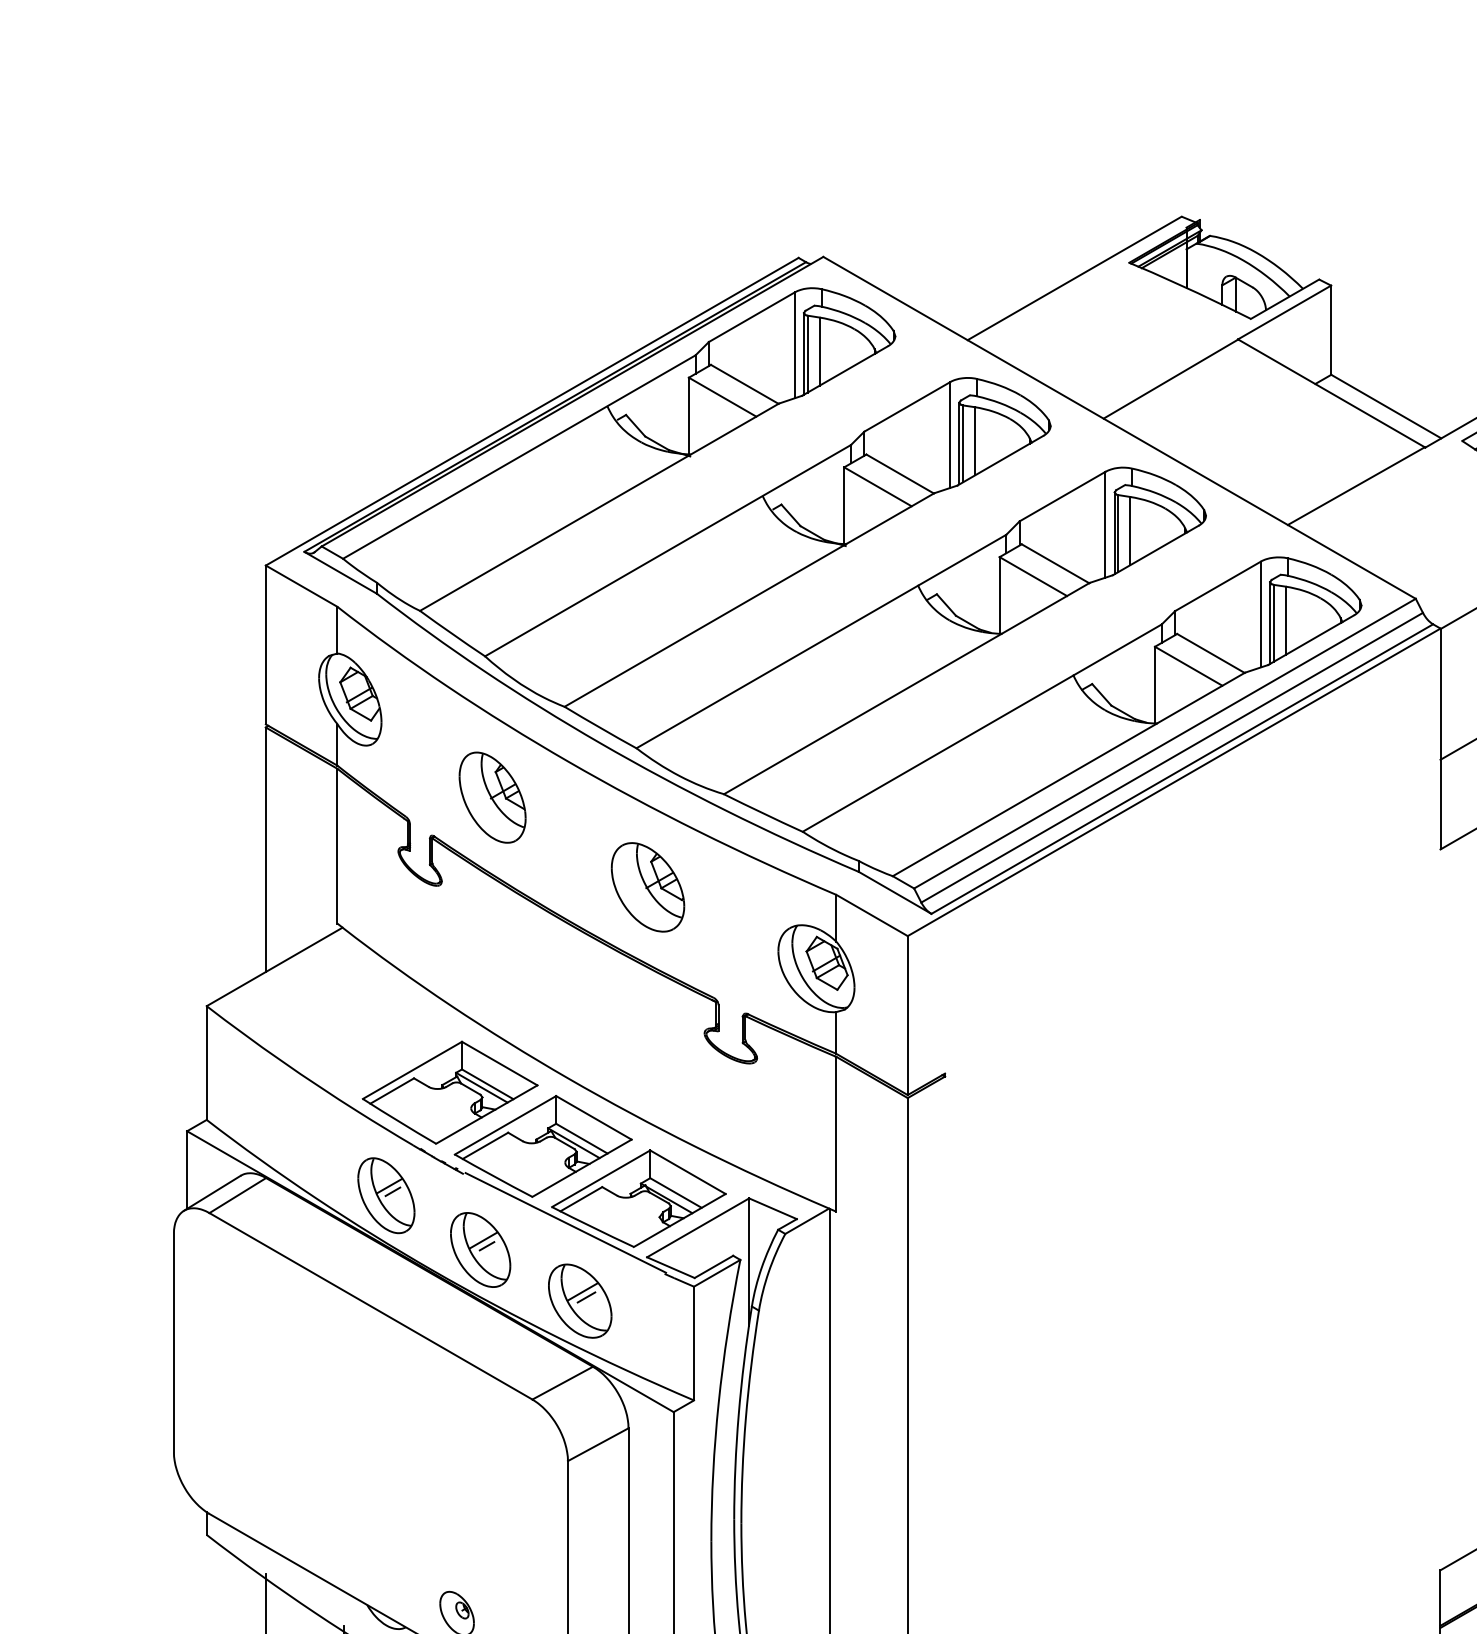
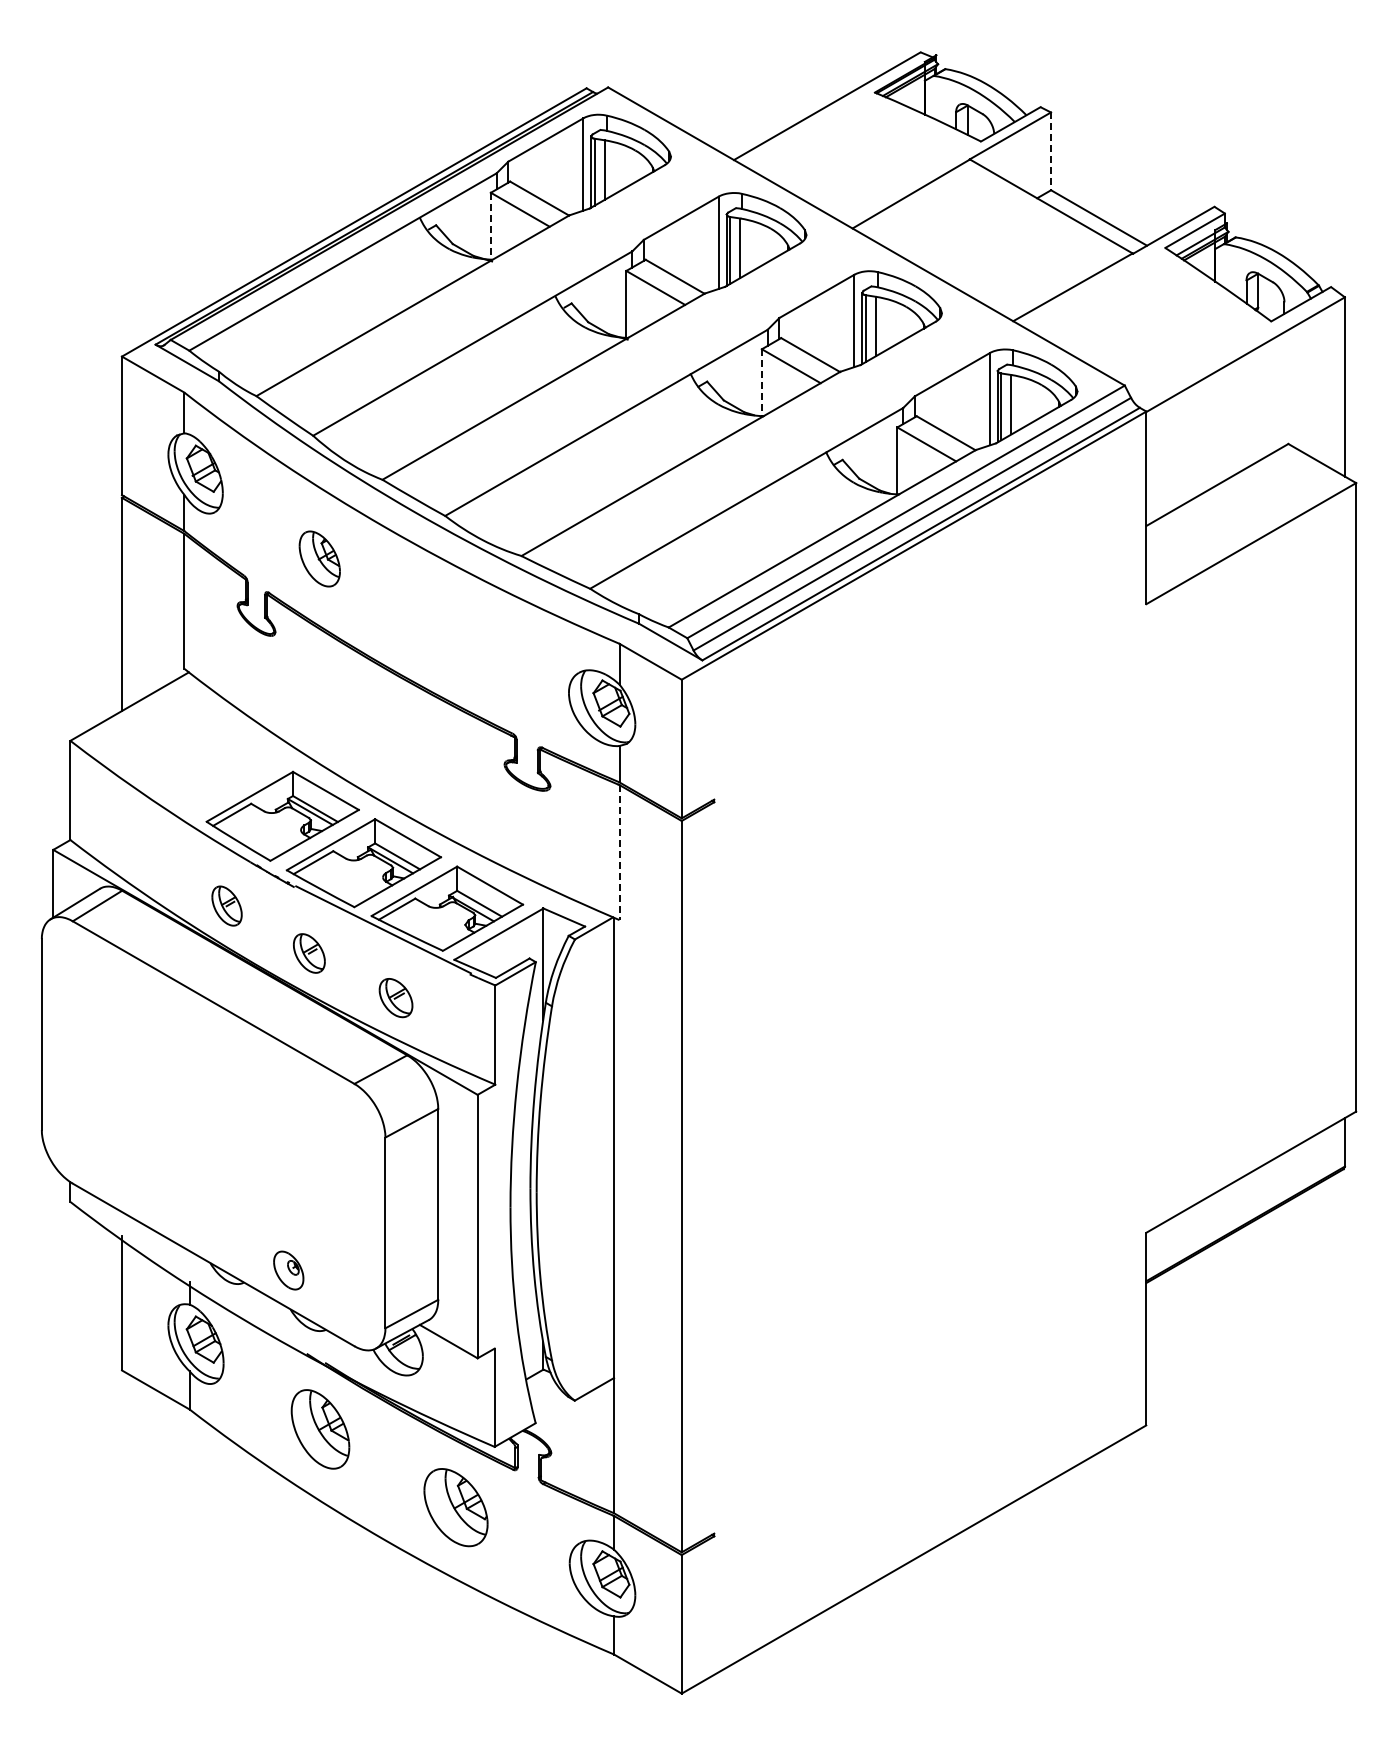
line: (1331, 330) -> (1051, 151), solid -> dashed
line: (688, 416) -> (490, 226), solid -> dashed
line: (999, 596) -> (761, 383), solid -> dashed
part: (492, 797) -> (319, 558), size x0.7
part: (647, 886) -> (454, 636), removed
line: (836, 1134) -> (619, 852), solid -> dashed
part: (385, 1194) -> (226, 905), size x0.6
part: (480, 1250) -> (309, 953), size x0.6
part: (579, 1300) -> (395, 997), size x0.6

